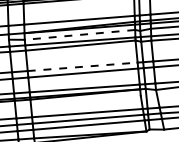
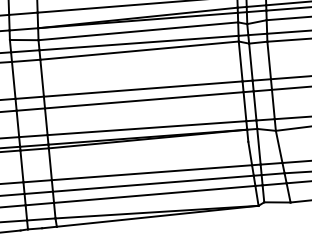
line: (79, 34) -> (137, 30), dashed -> solid
line: (83, 66) -> (144, 88), dashed -> solid

